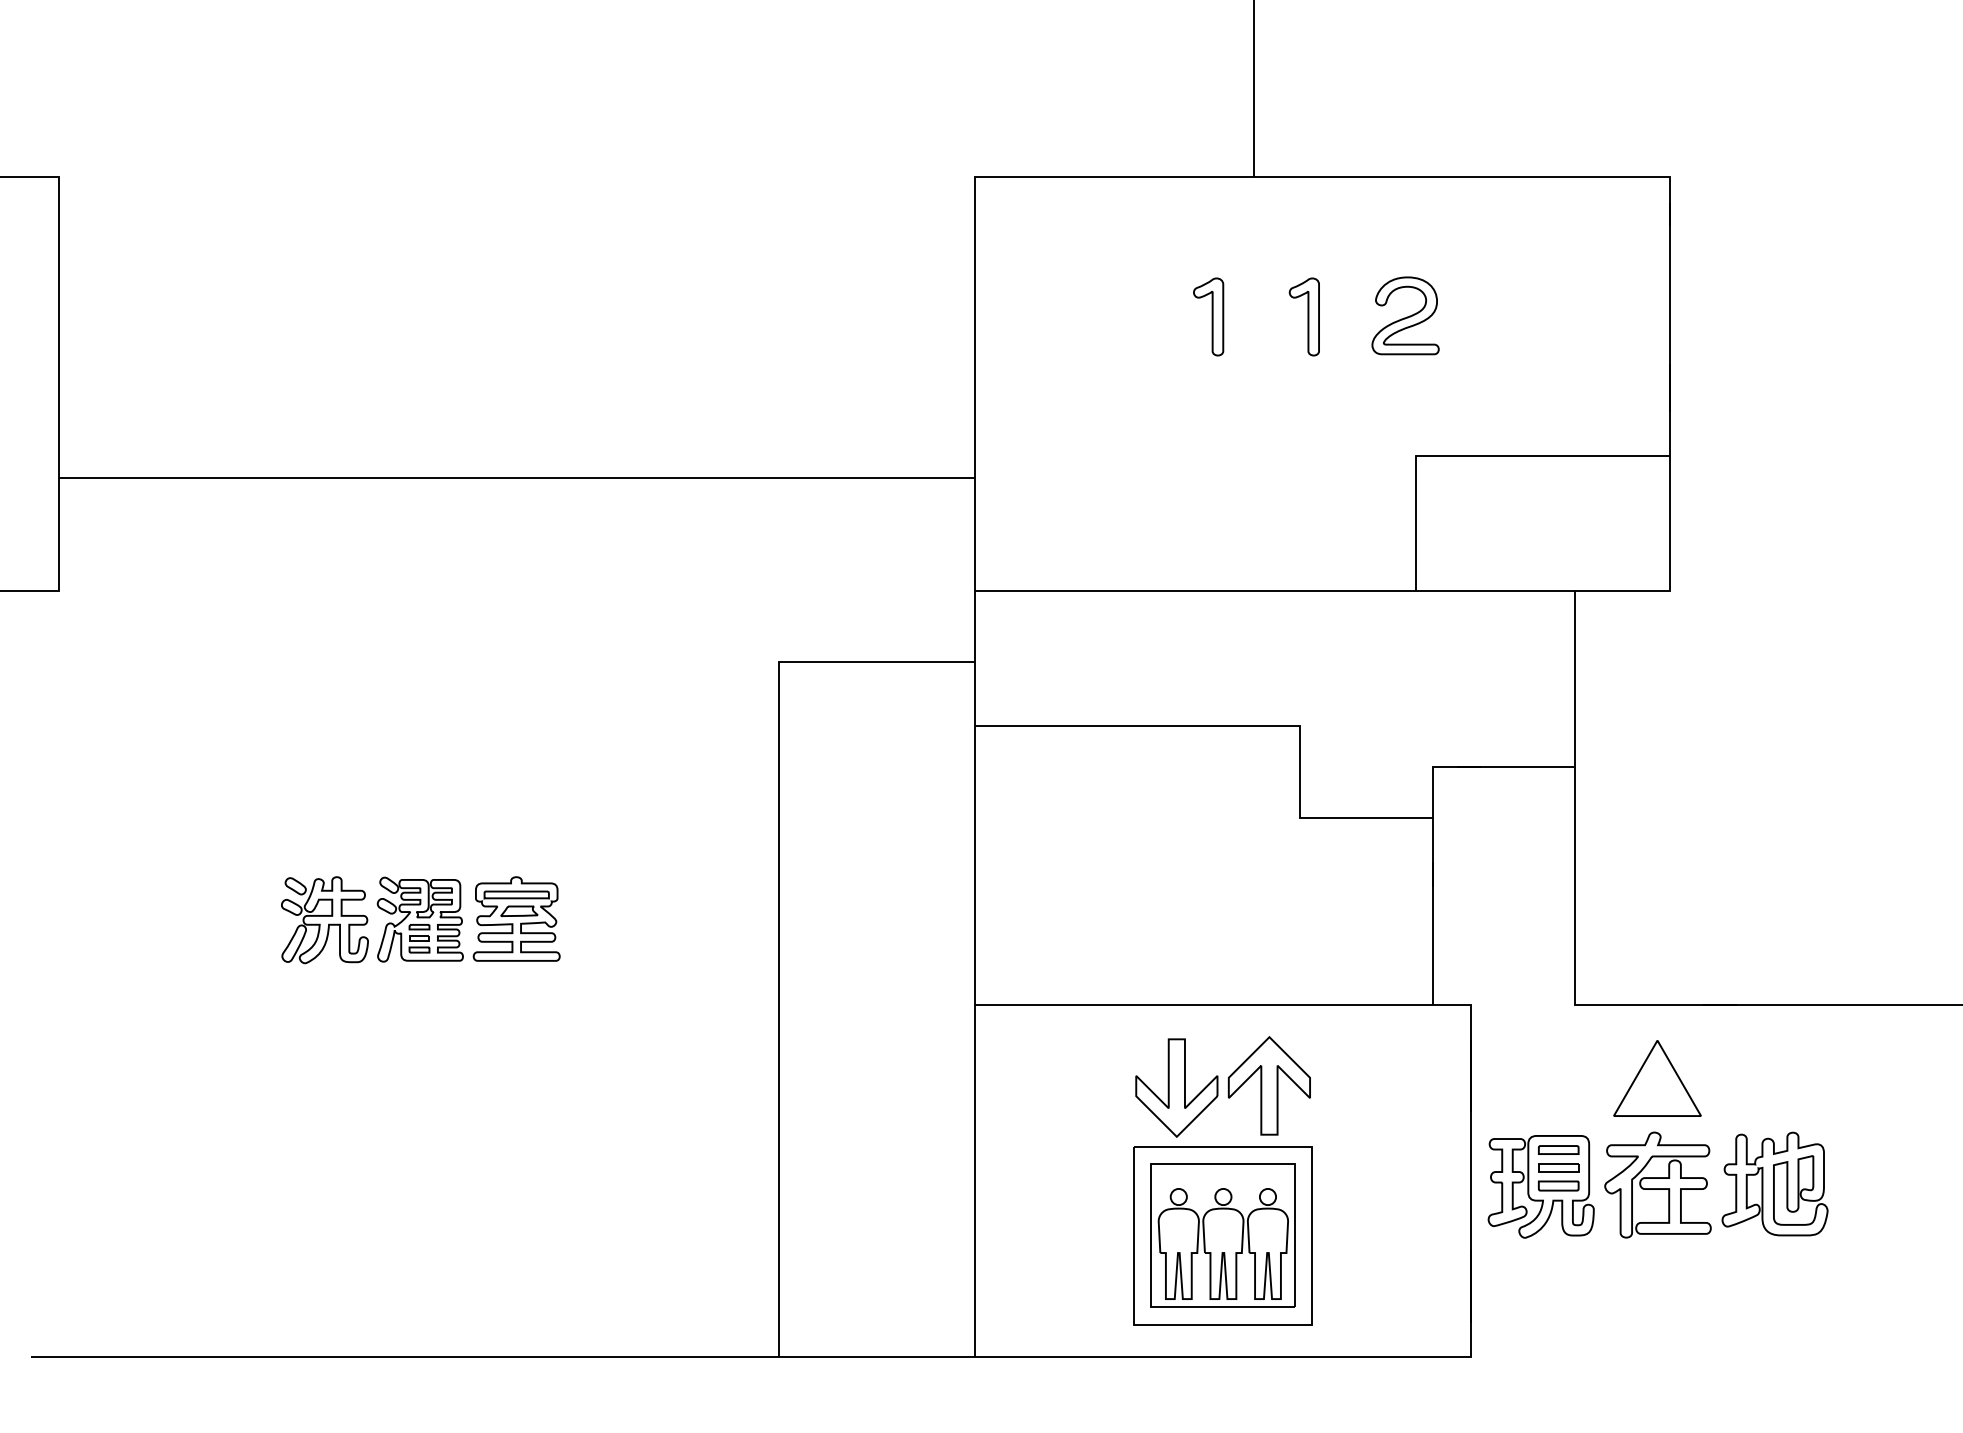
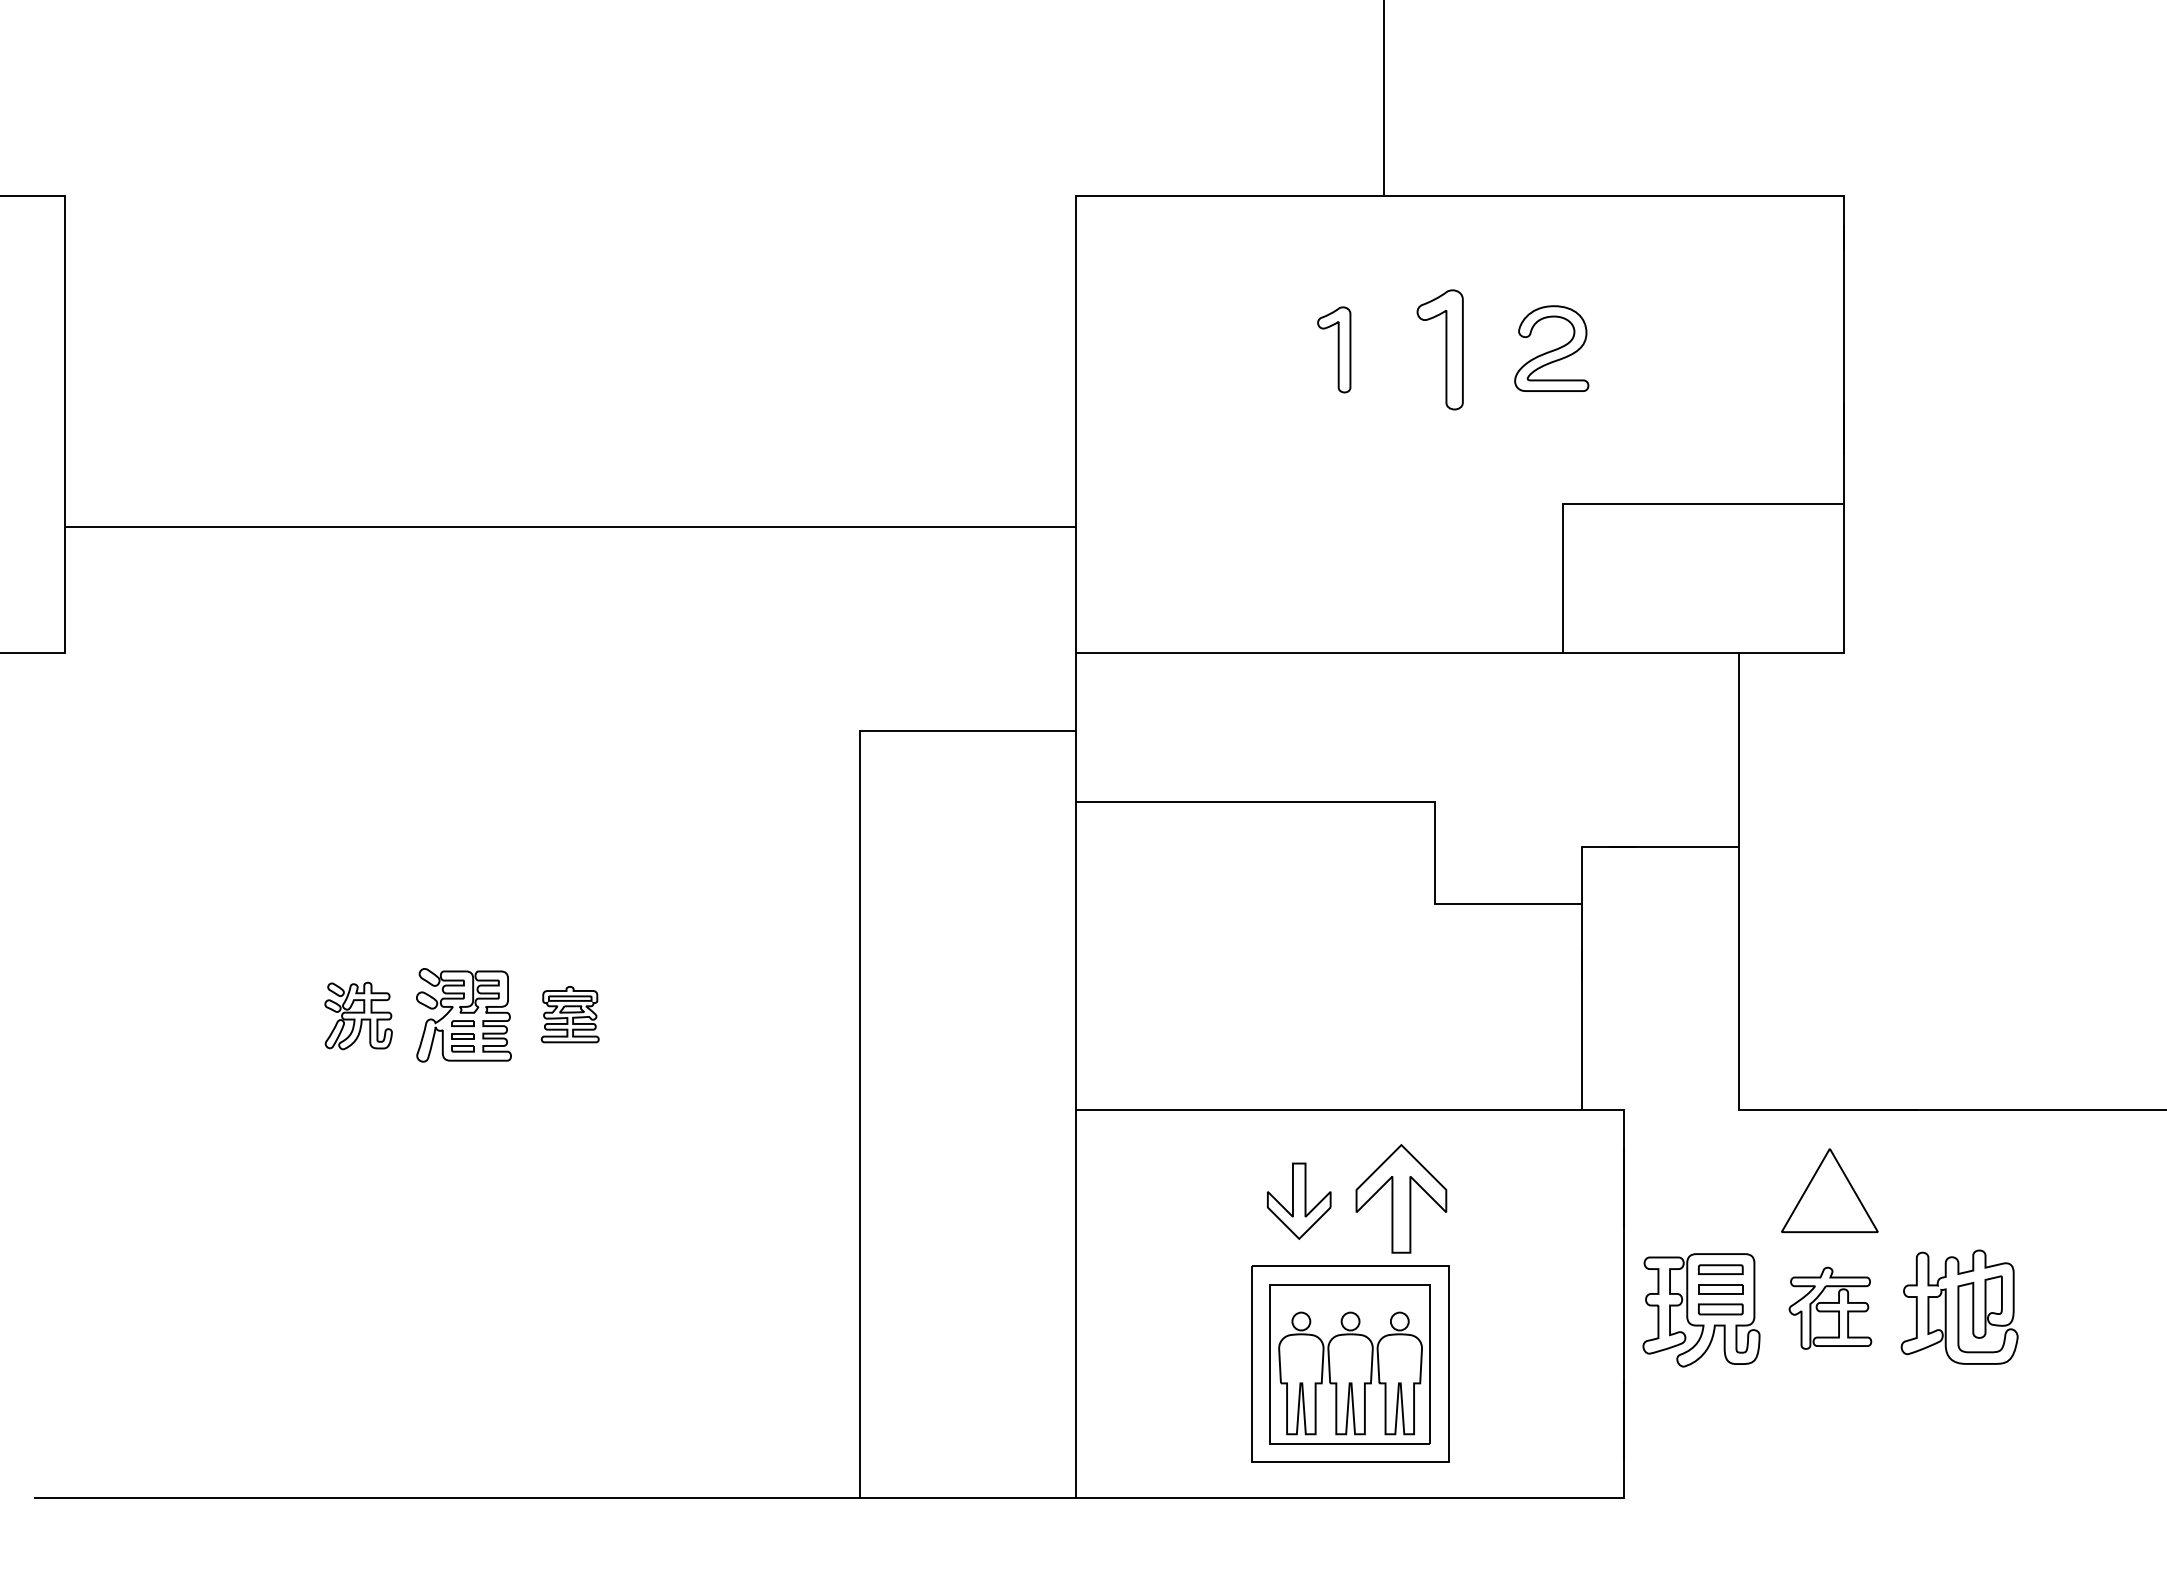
part: (1303, 316) -> (1439, 349), size x1.4
part: (516, 918) -> (570, 1014), size x0.6
part: (324, 920) -> (358, 1016), size x0.7
part: (1176, 1087) -> (1298, 1200), size x0.7
part: (1657, 1184) -> (1829, 1307), size x0.7

